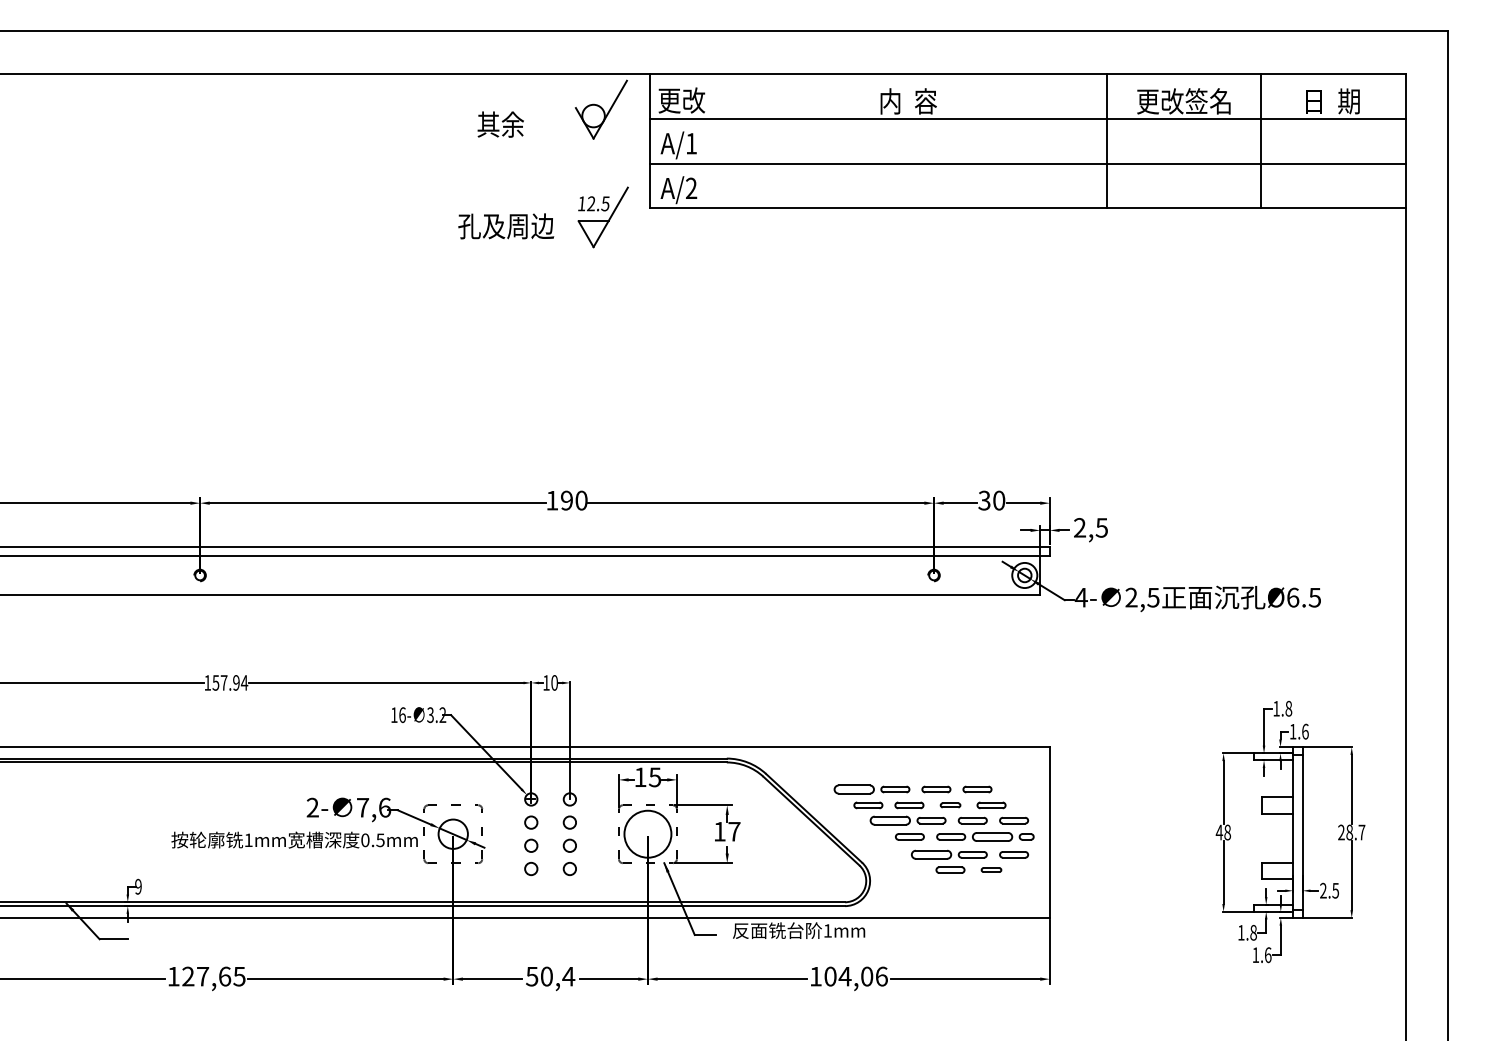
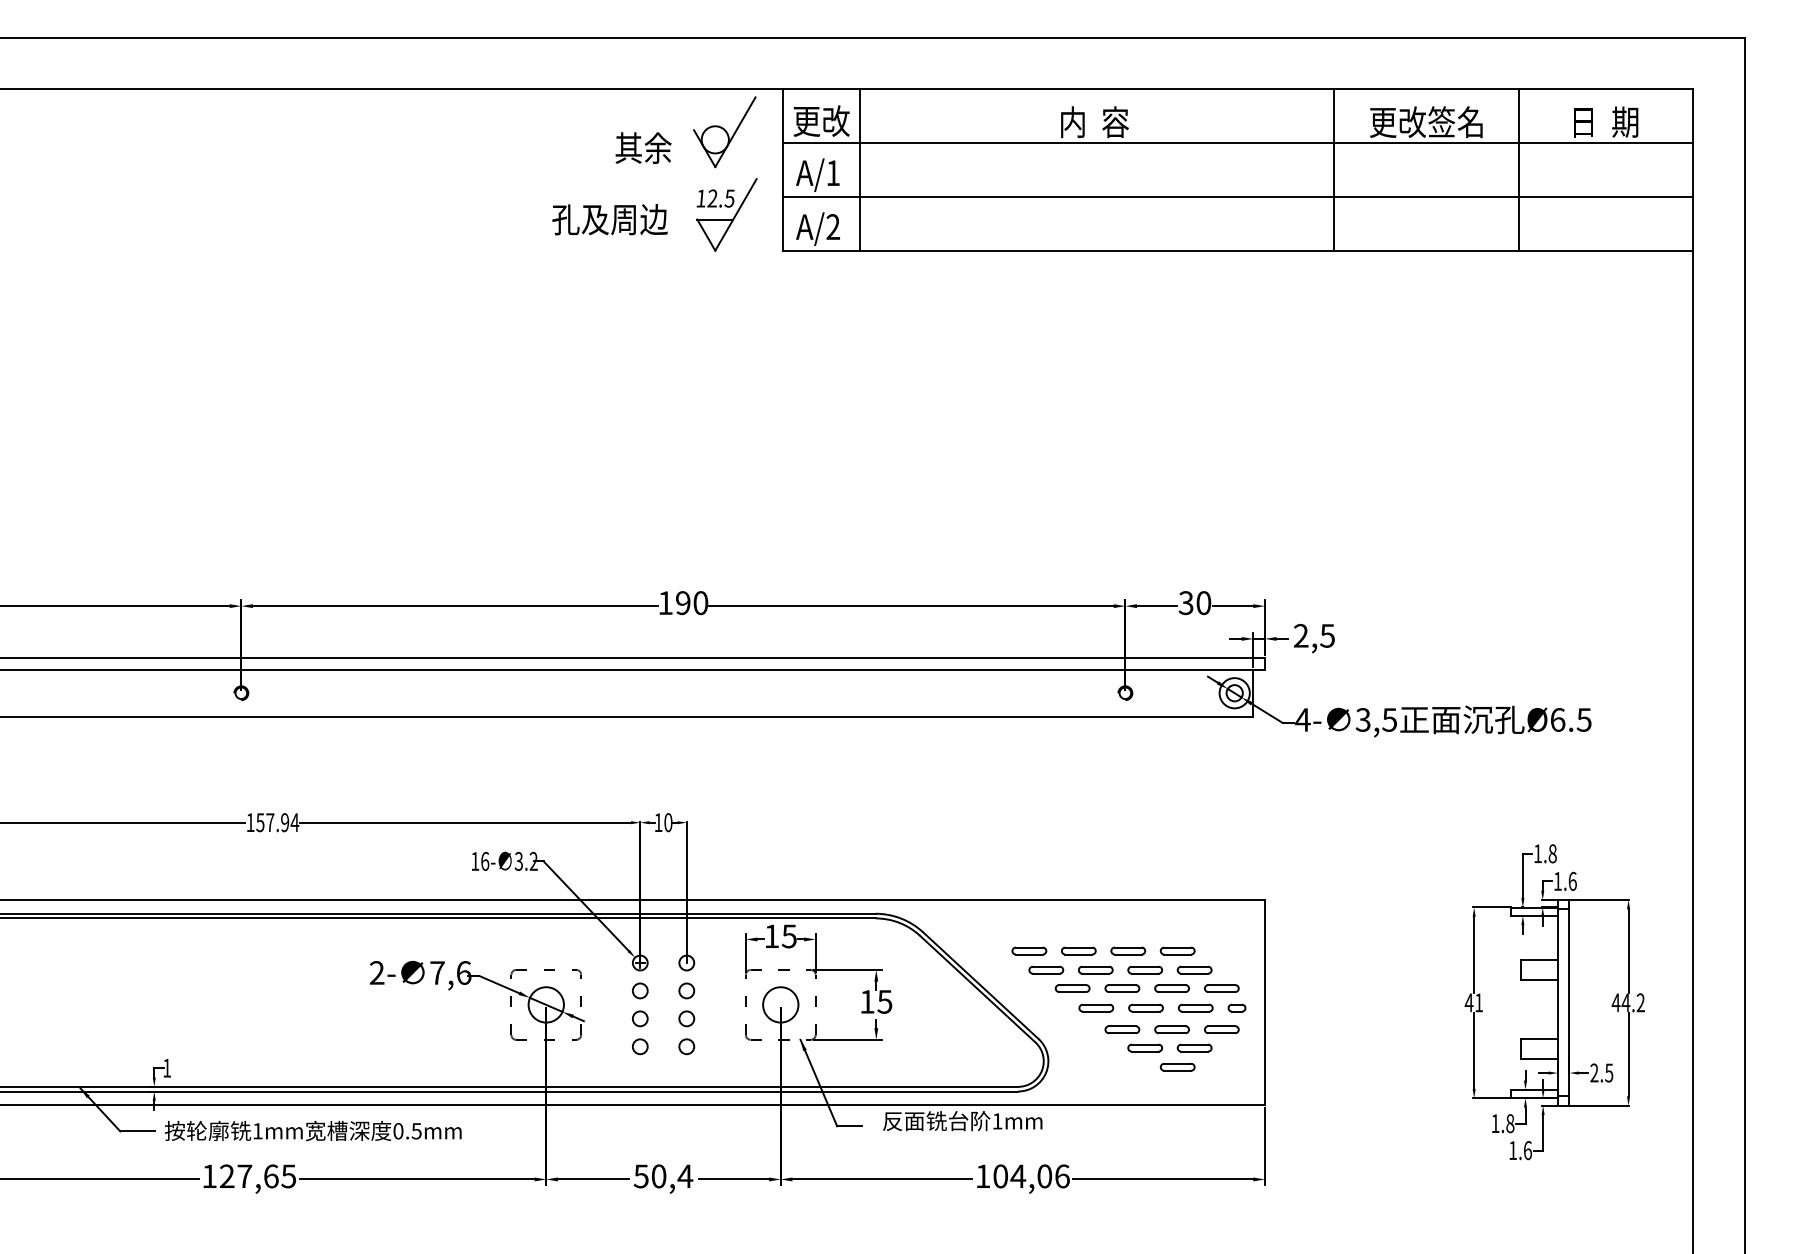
text: (500, 124) -> (643, 147), moved
line: (713, 140) -> (859, 169), added
part: (602, 217) -> (726, 214), moved
text: (505, 226) -> (609, 219), moved
text: (1130, 597) -> (1362, 719), 2,5 -> 3,5
part: (854, 789) -> (1029, 950), size x0.71
part: (950, 804) -> (1145, 969), size x1.43
part: (890, 820) -> (1072, 988), size x0.71
text: (734, 831) -> (884, 1001), 17 -> 15
text: (1228, 832) -> (1479, 1002), 48 -> 41
text: (1350, 832) -> (1627, 1002), 28.7 -> 44.2
circle: (647, 833) -> (780, 1004), size x0.62
part: (992, 836) -> (1195, 1007), size x0.71
text: (294, 839) -> (312, 1130), moved
part: (931, 854) -> (1122, 1029), size x0.71
part: (991, 869) -> (1194, 1047), size x1.43
text: (138, 886) -> (167, 1067), 9 -> 1
part: (977, 886) -> (1177, 1067), added

